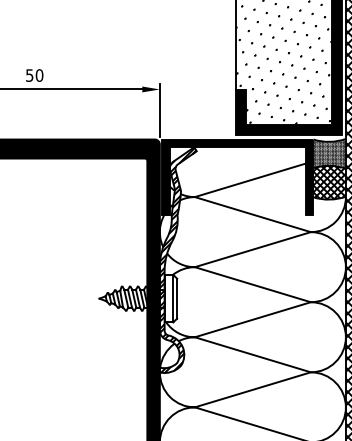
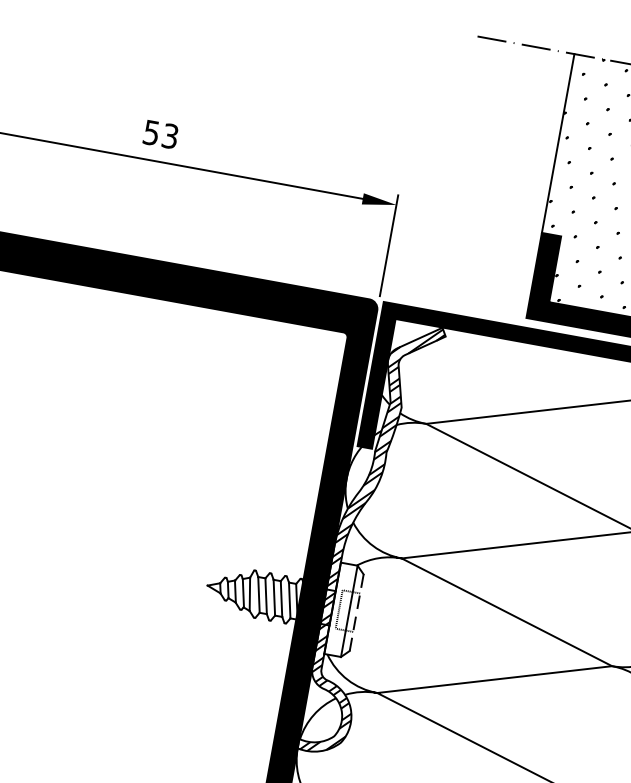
text: (39, 75) -> (170, 136), 50 -> 53
line: (177, 298) -> (357, 612), solid -> dashed

